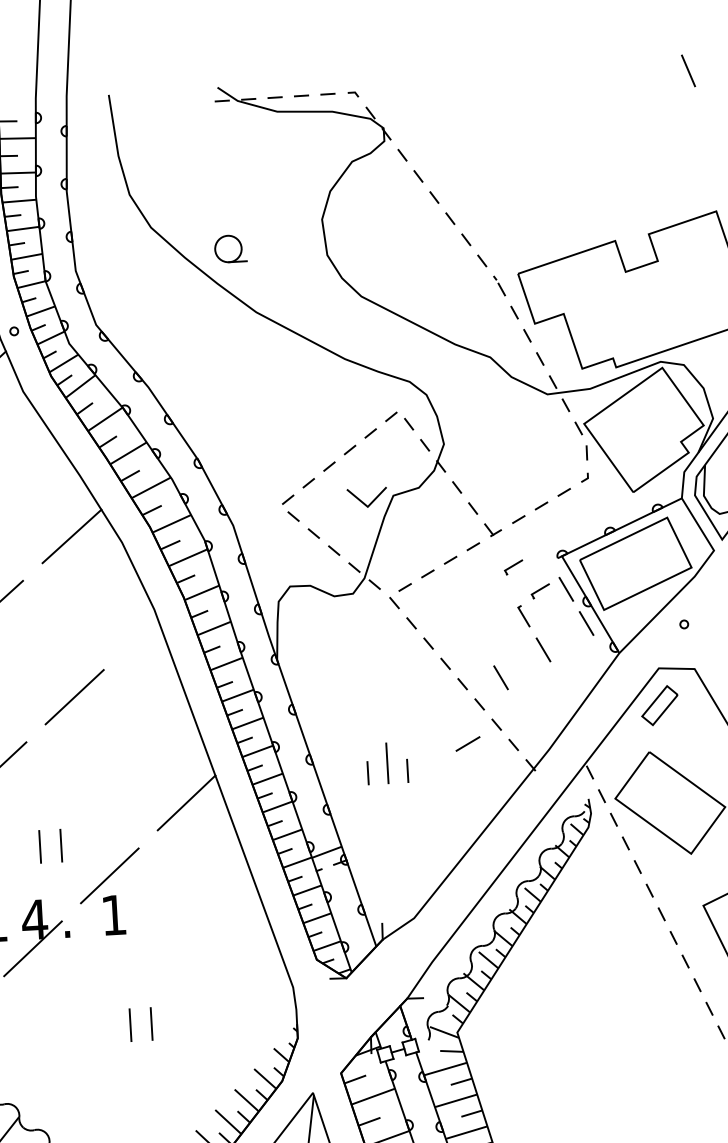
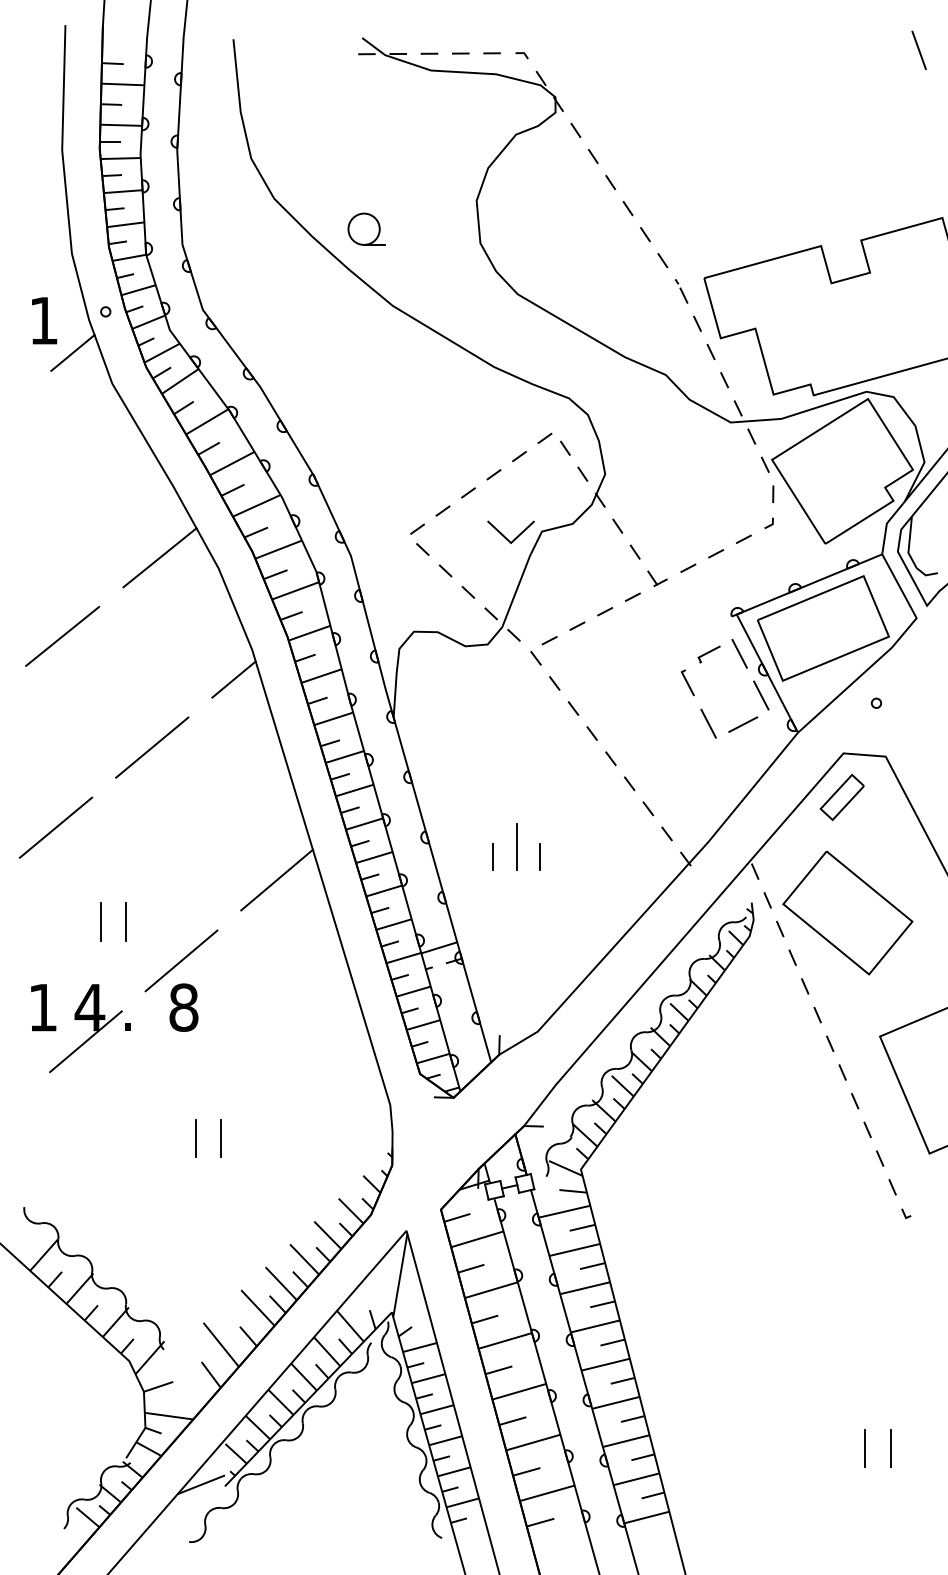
line: (513, 566) -> (678, 623), removed
line: (140, 635) -> (233, 679), added
line: (500, 677) -> (656, 753), removed
line: (468, 743) -> (743, 724), moved
text: (113, 915) -> (183, 1007), 1 -> 8

